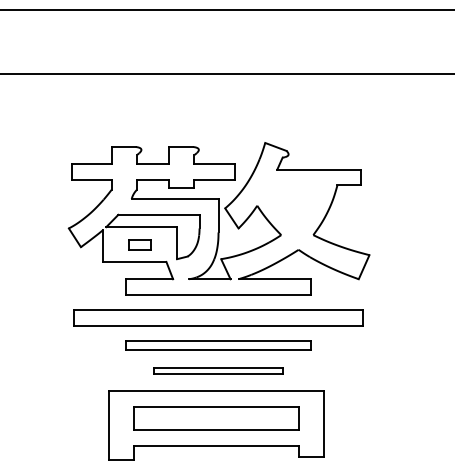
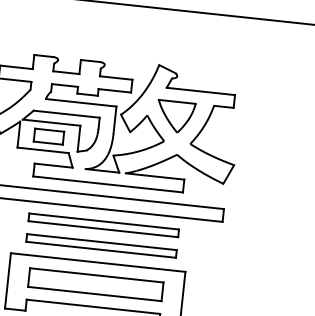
part: (291, 203) -> (175, 116), added
part: (139, 244) -> (48, 136), size x1.67
part: (218, 370) -> (101, 245), size x1.43

